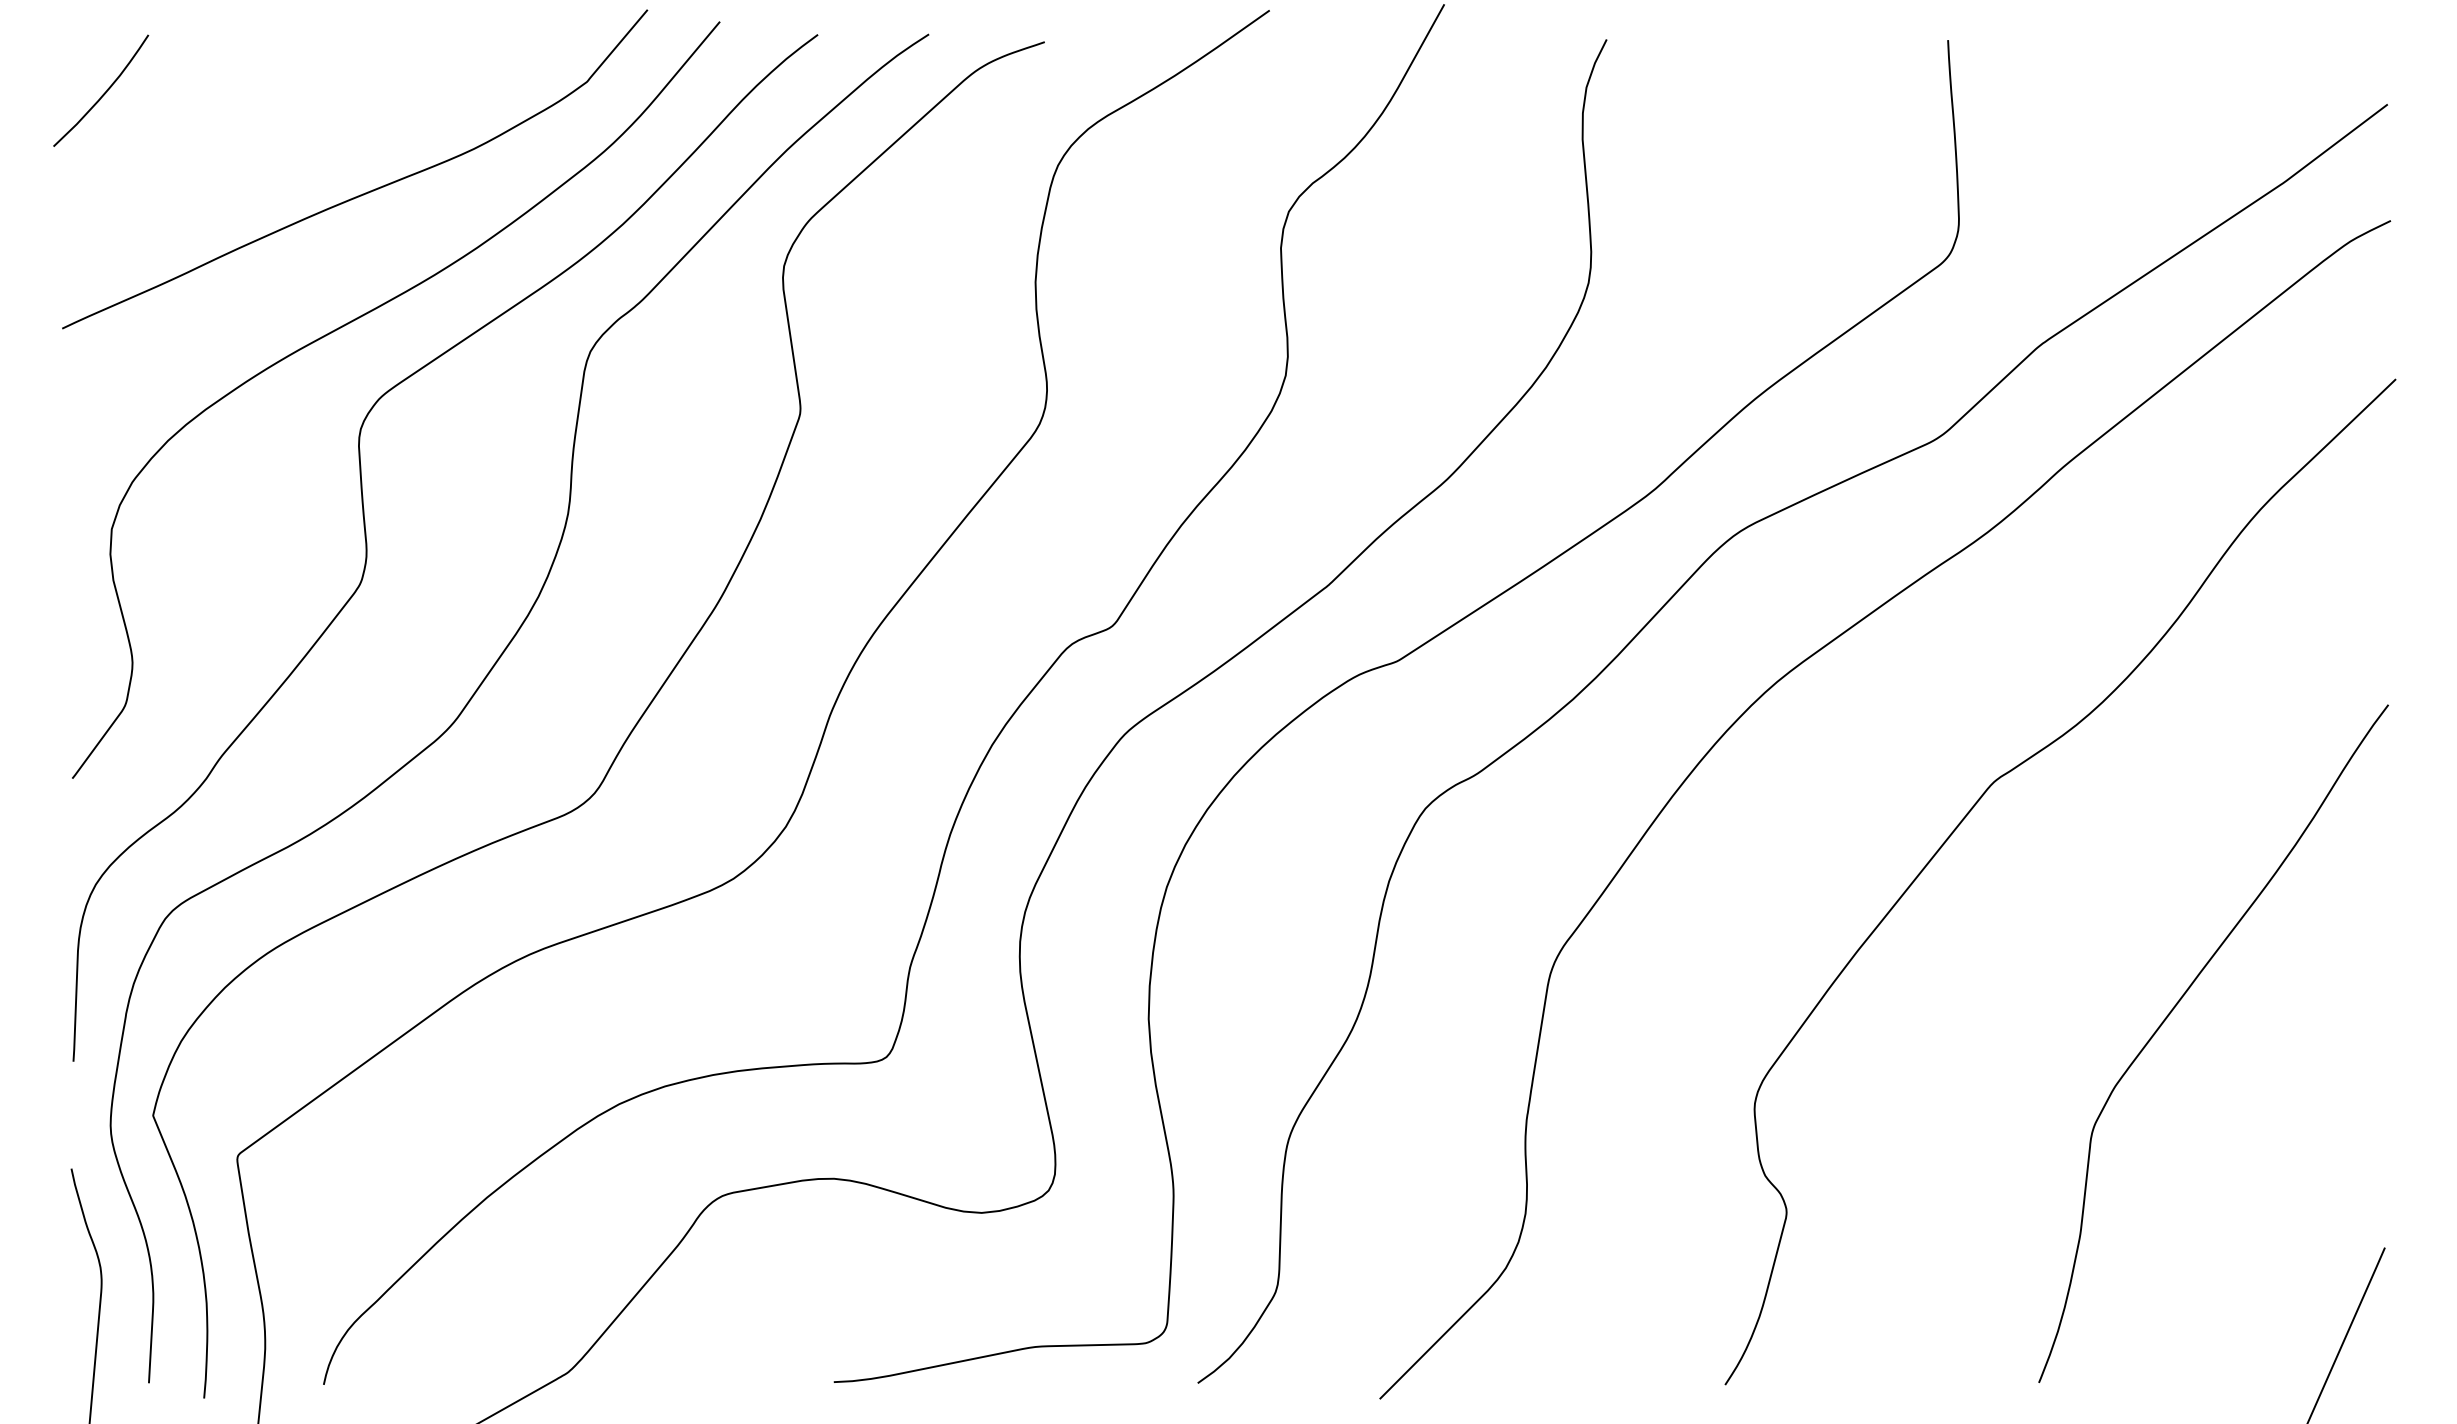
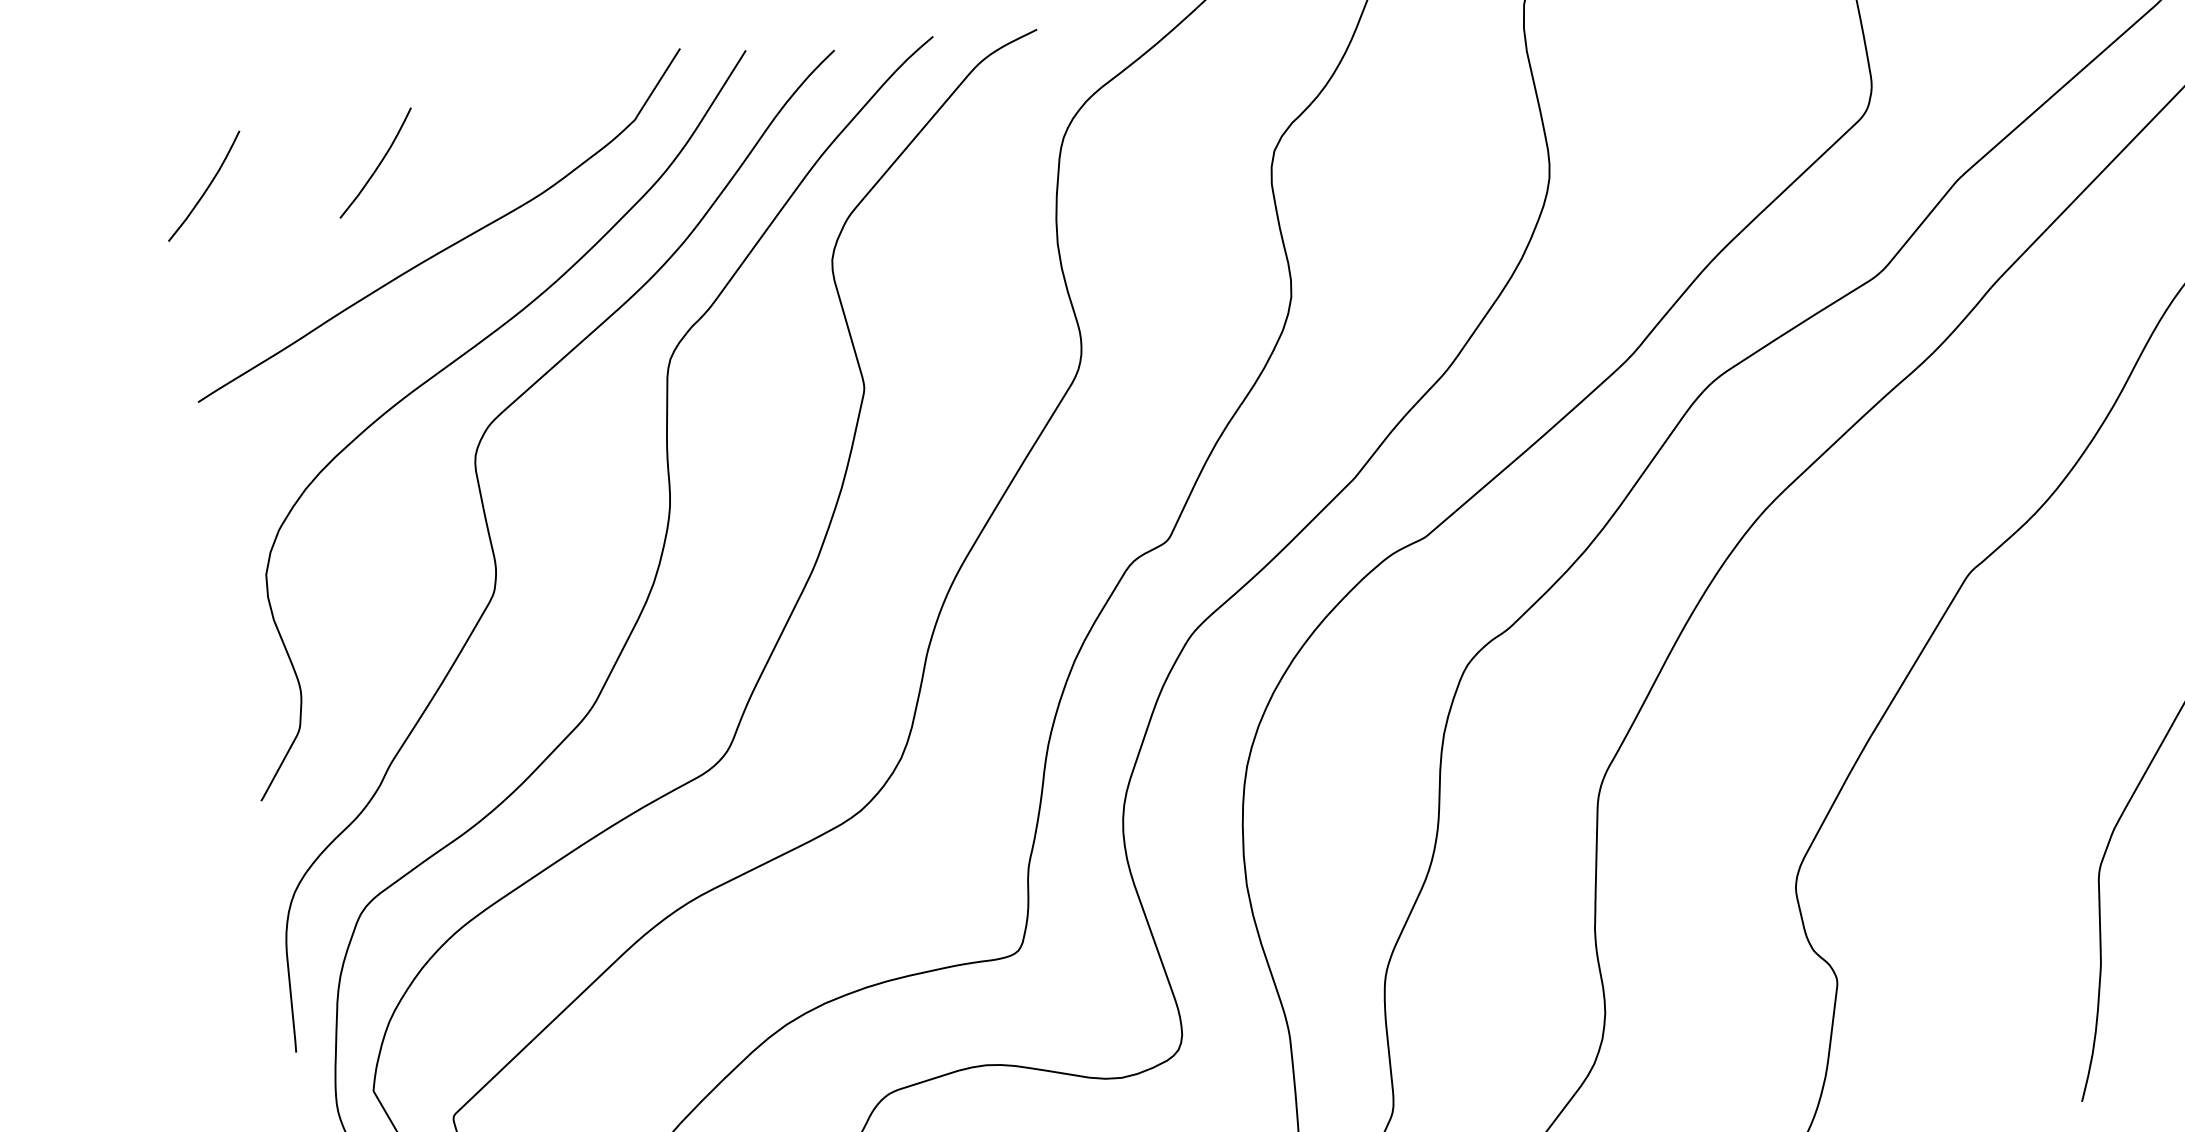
curve: (297, 92) -> (378, 164), added

